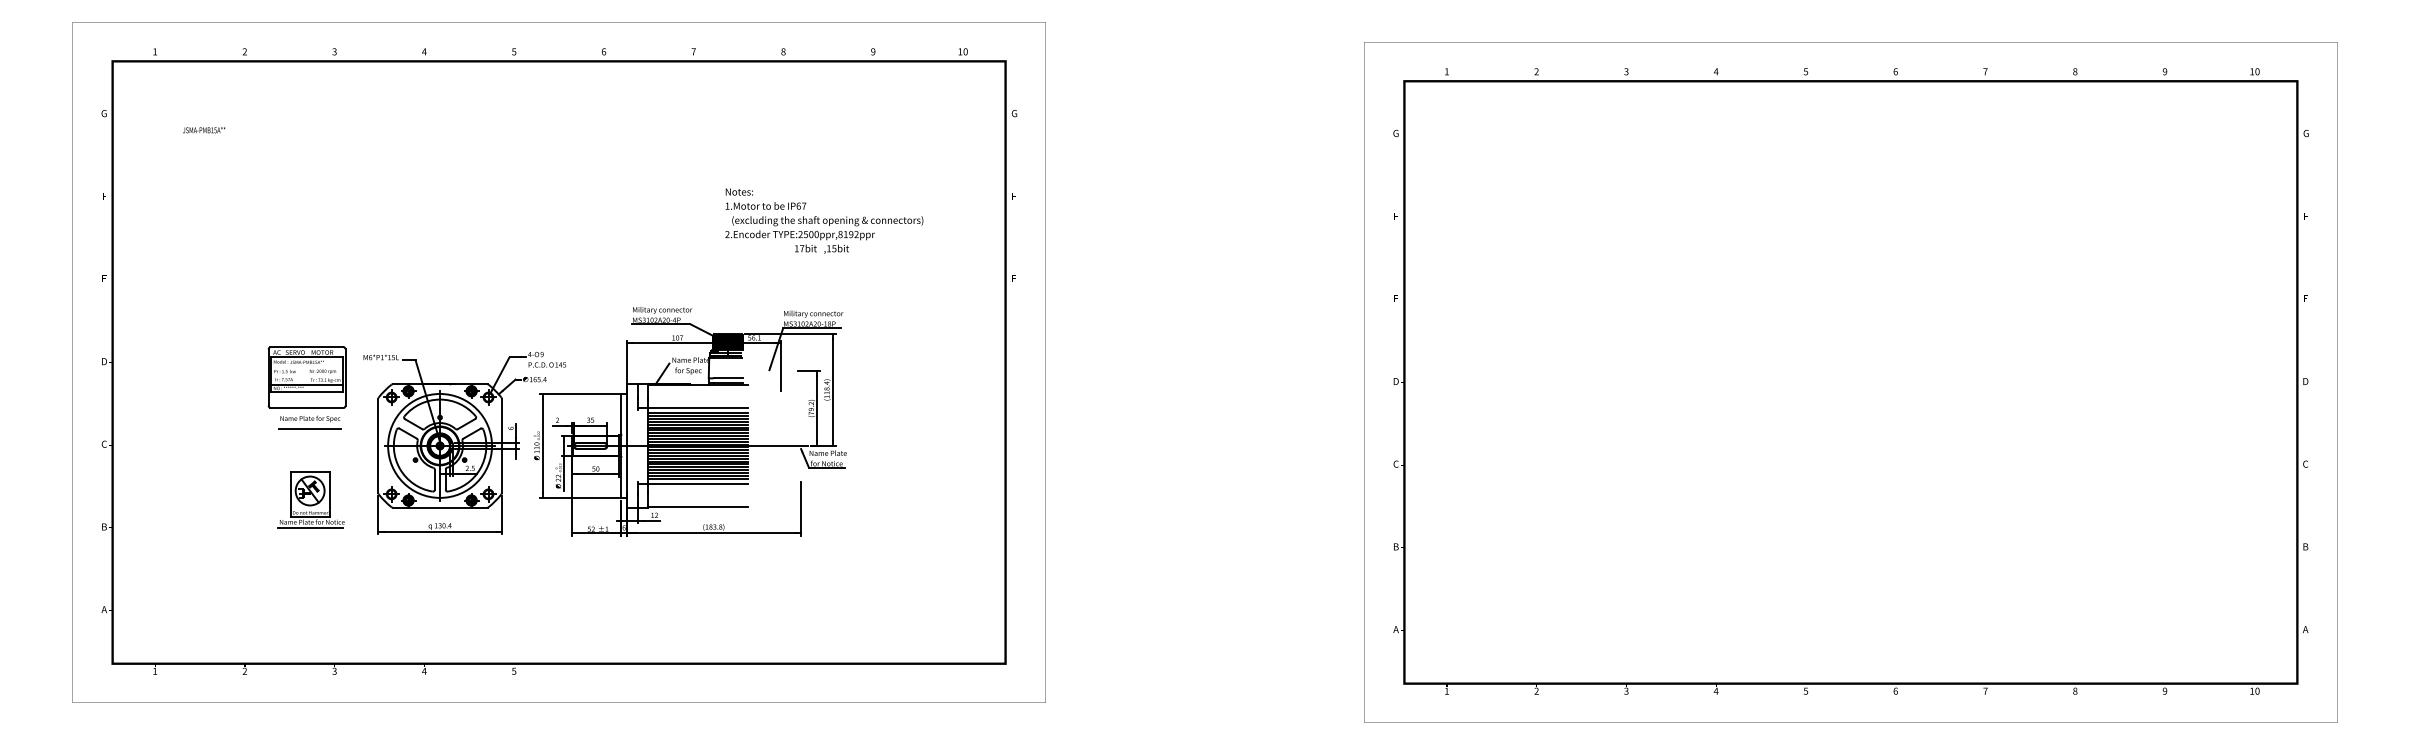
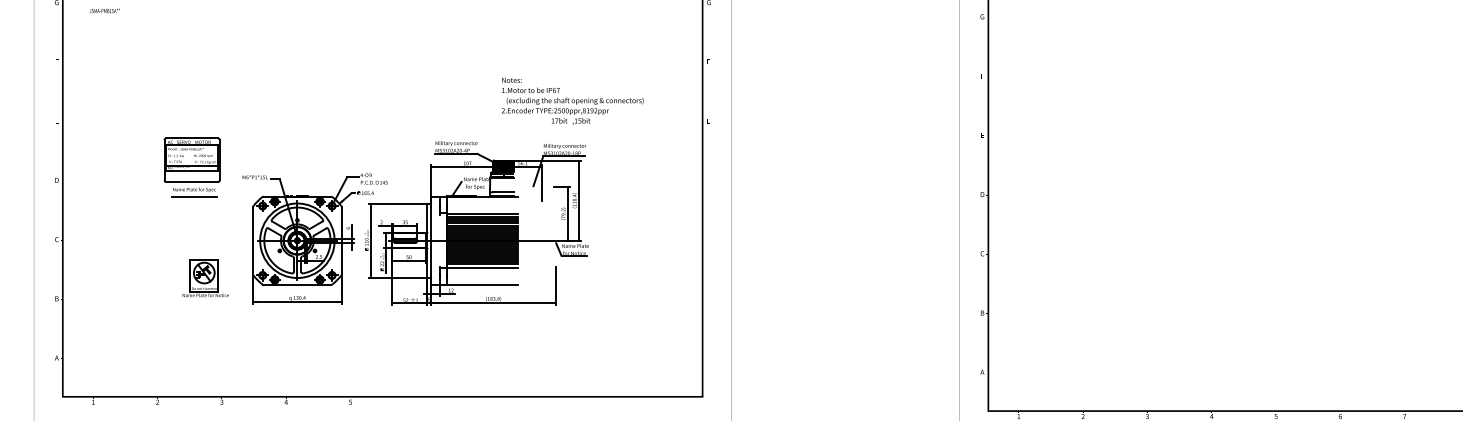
text: (204, 130) -> (104, 11), moved
text: (824, 220) -> (572, 100), moved
part: (306, 387) -> (191, 167), moved
line: (310, 527) -> (204, 299), removed

